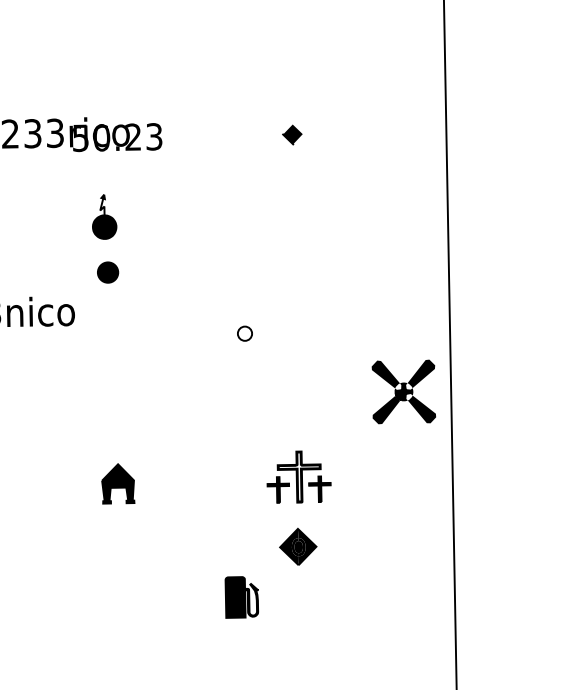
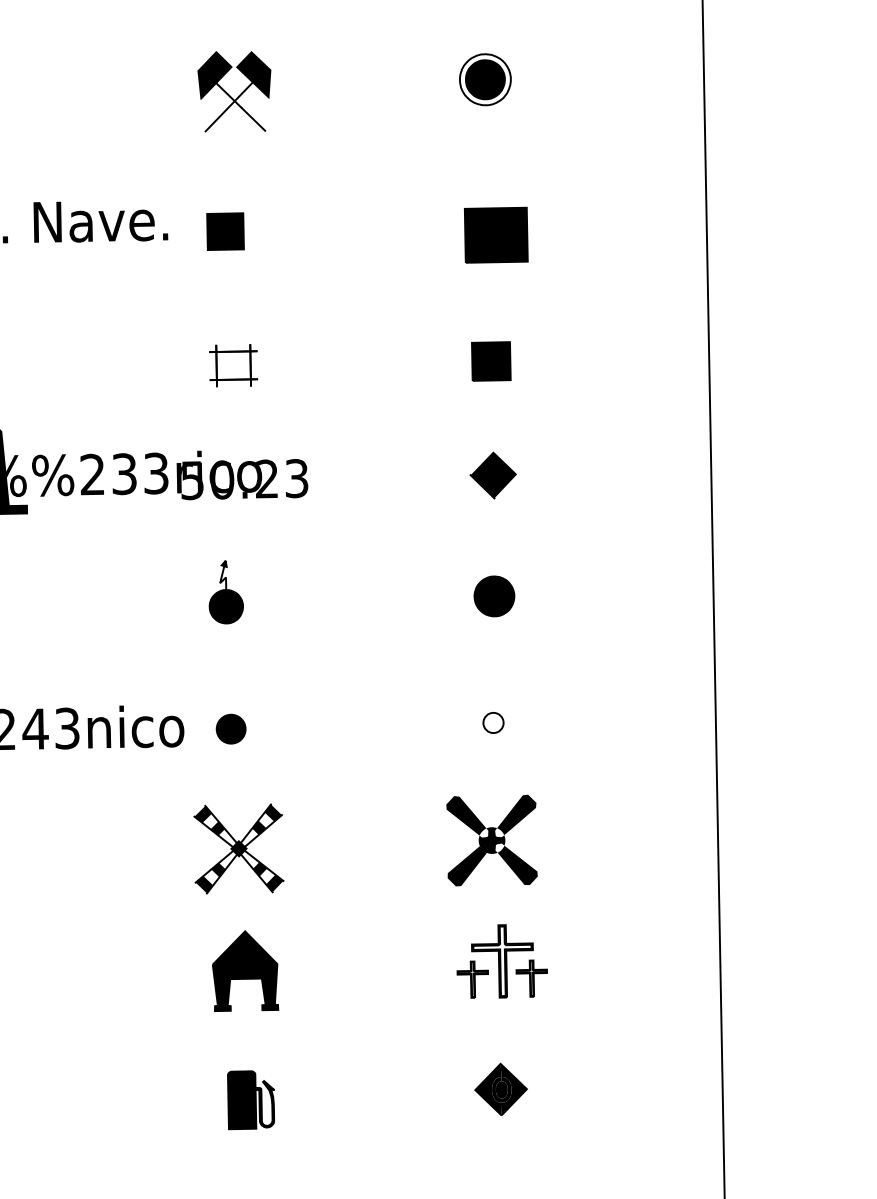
part: (291, 54) -> (491, 361), added
part: (109, 57) -> (233, 365), added
part: (292, 134) -> (492, 475), size x1.67
fill: (293, 219) -> (494, 596), added
part: (107, 272) -> (230, 728), moved
part: (244, 333) -> (493, 722), moved
part: (403, 391) -> (491, 840), moved
part: (113, 397) -> (238, 848), added
part: (118, 483) -> (245, 970), size x1.43
part: (297, 546) -> (500, 1088), moved
part: (242, 597) -> (251, 1100), moved

